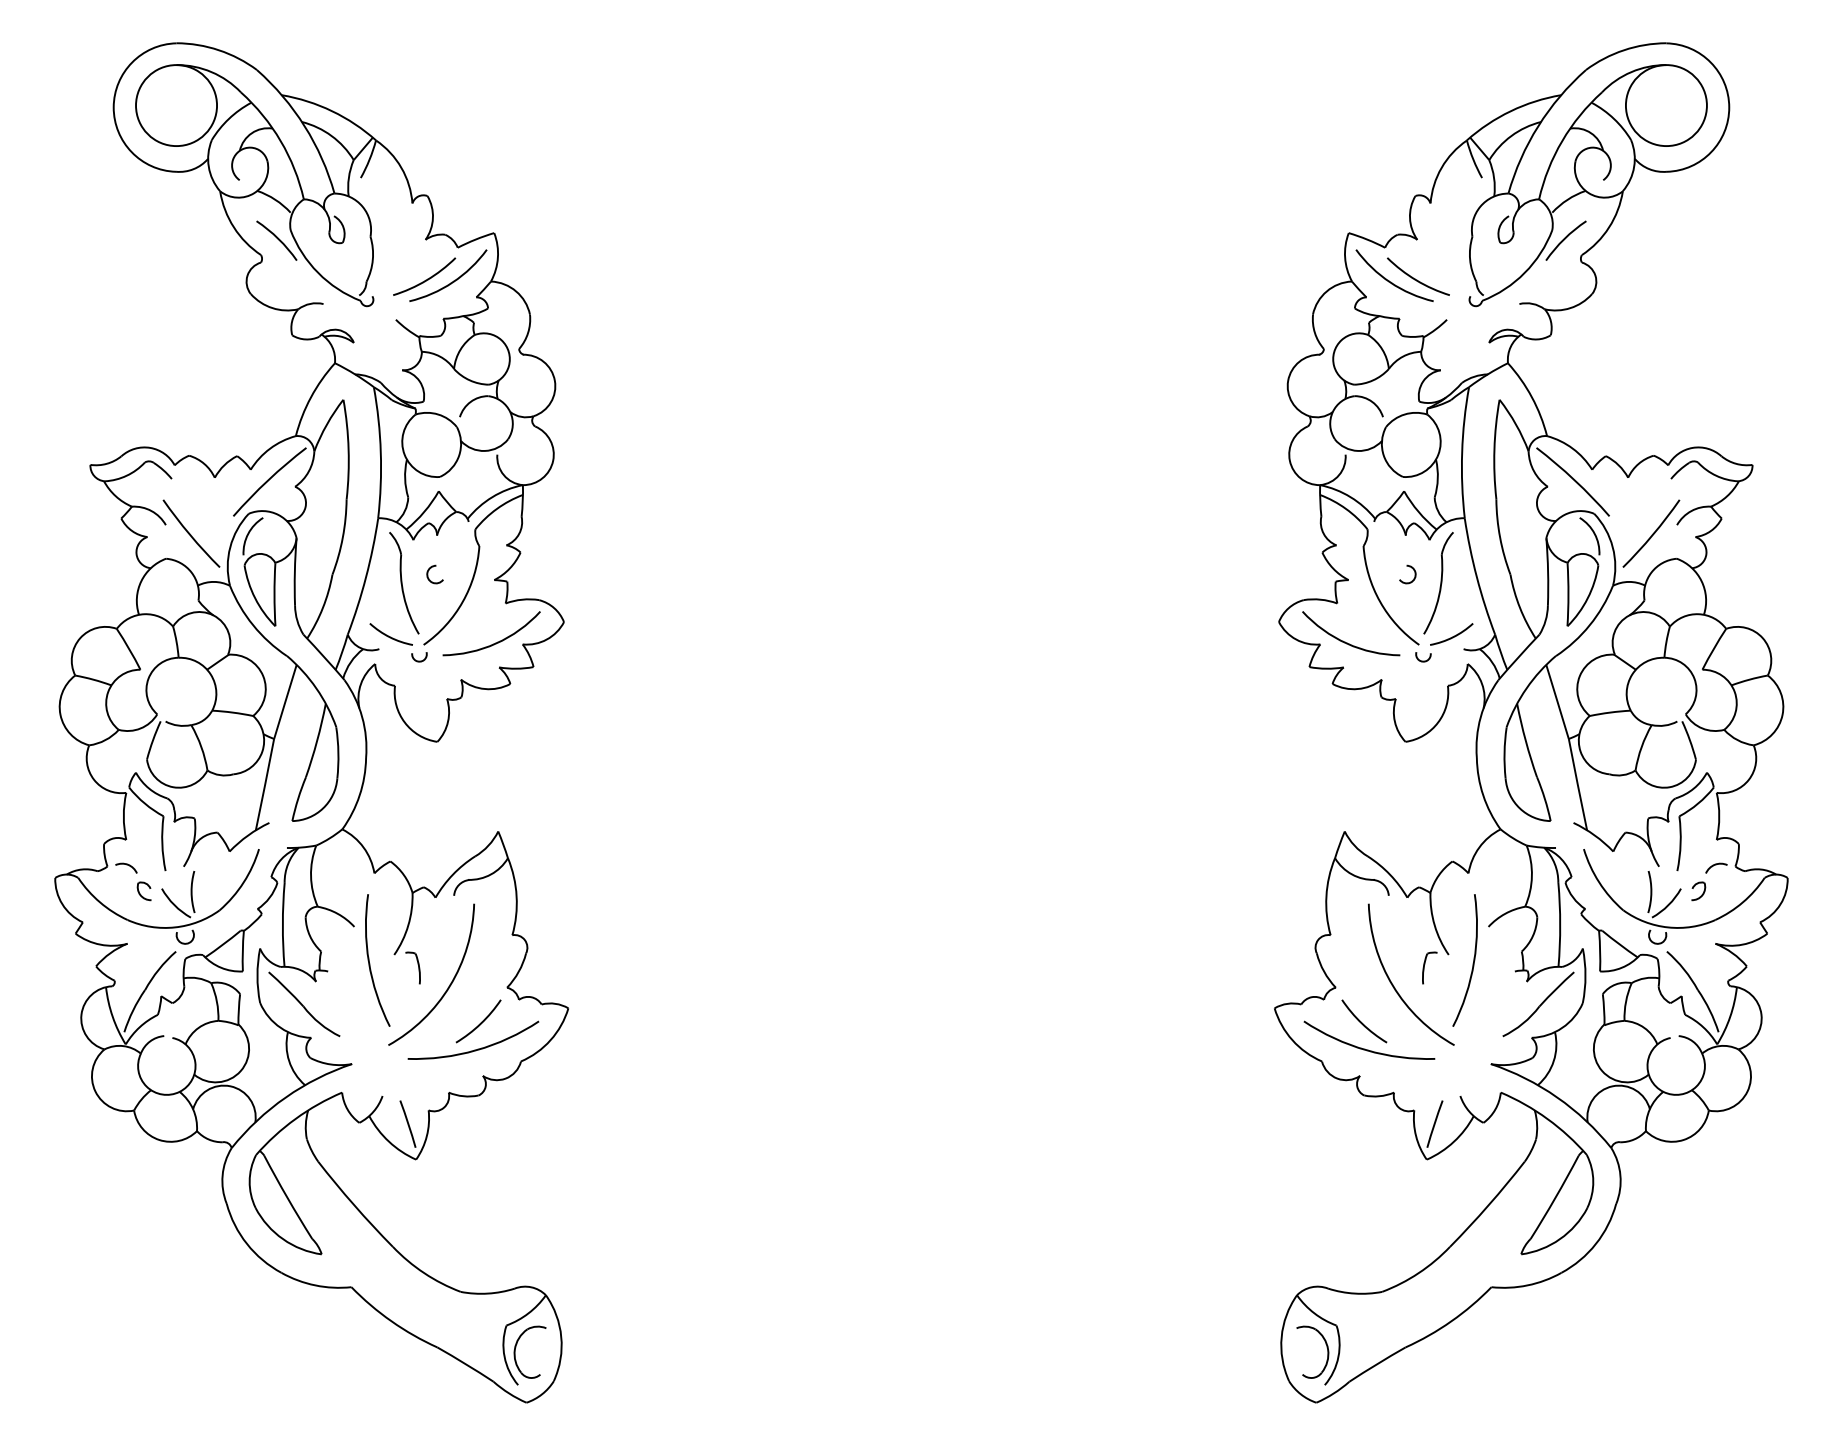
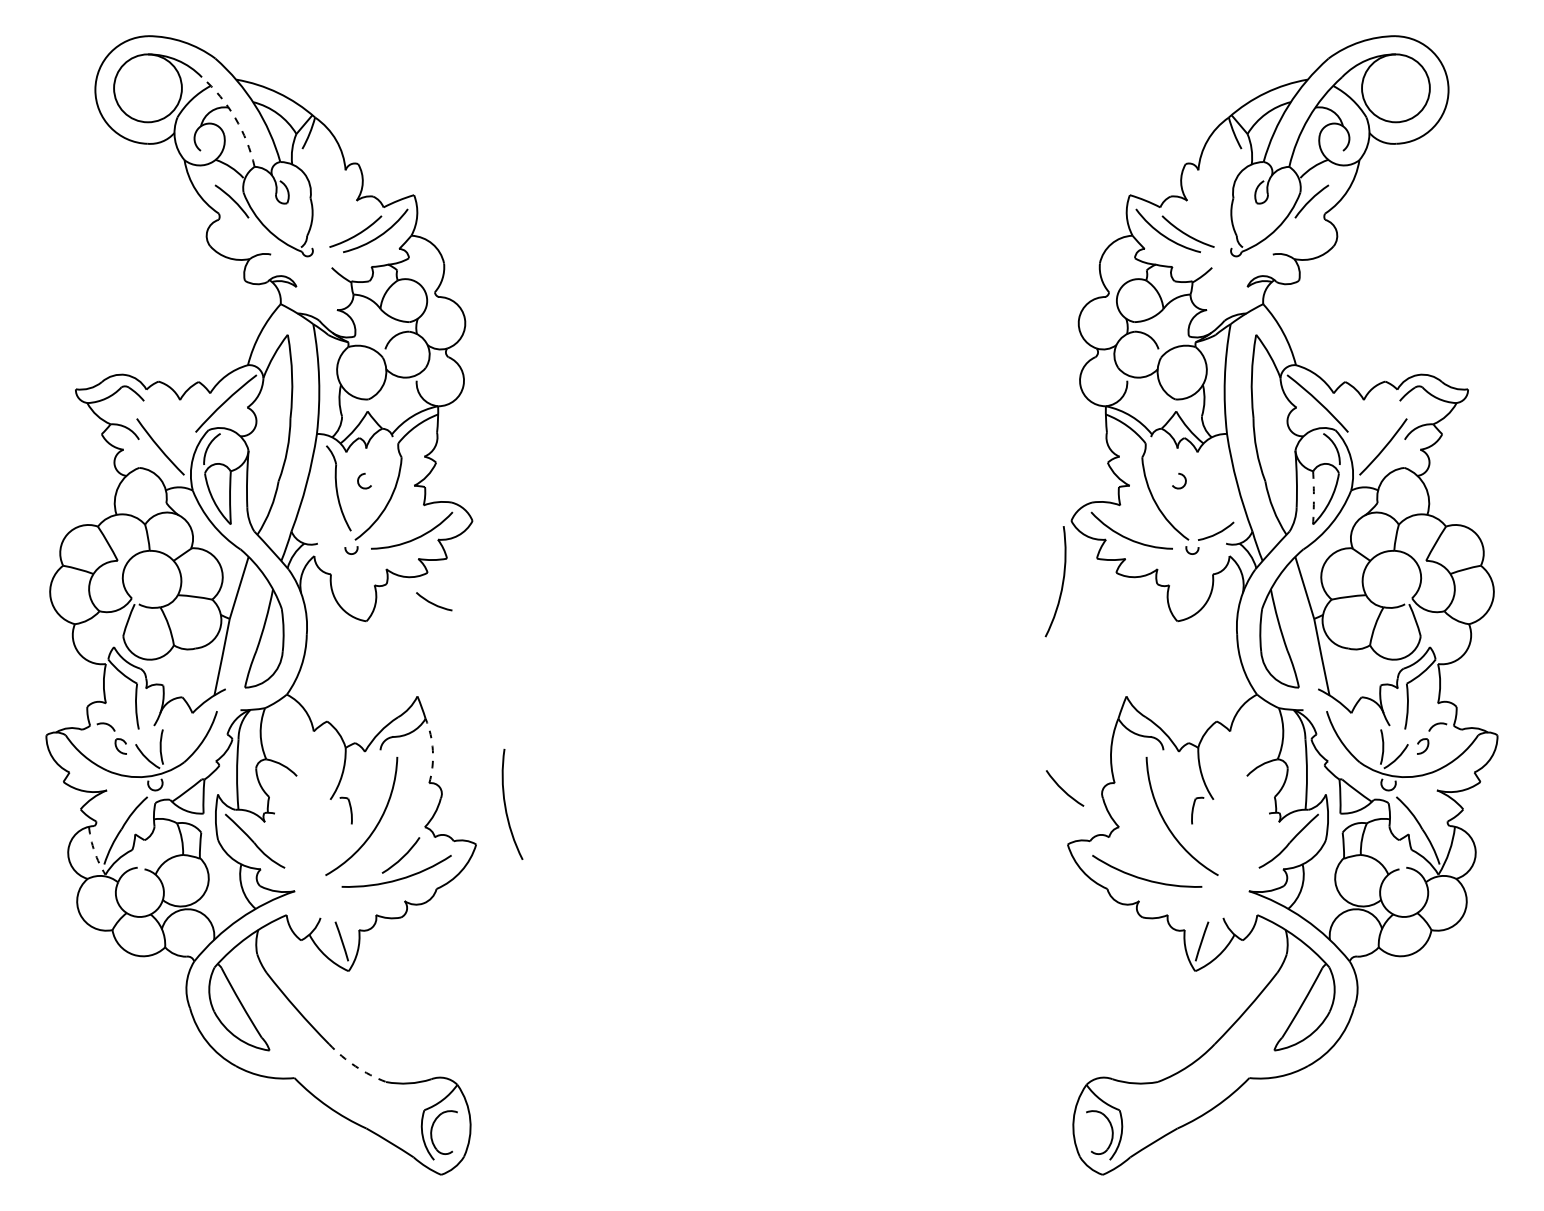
arc: (280, 141) -> (235, 118), solid -> dashed
part: (1438, 583) -> (1205, 488), removed
arc: (1568, 594) -> (1313, 497), solid -> dashed
arc: (390, 636) -> (433, 603), moved
arc: (516, 896) -> (432, 750), solid -> dashed
arc: (370, 963) -> (506, 806), moved
arc: (1472, 963) -> (1061, 584), moved
arc: (112, 1016) -> (94, 851), solid -> dashed
arc: (1362, 1022) -> (1063, 789), moved
arc: (424, 1273) -> (355, 1066), solid -> dashed

